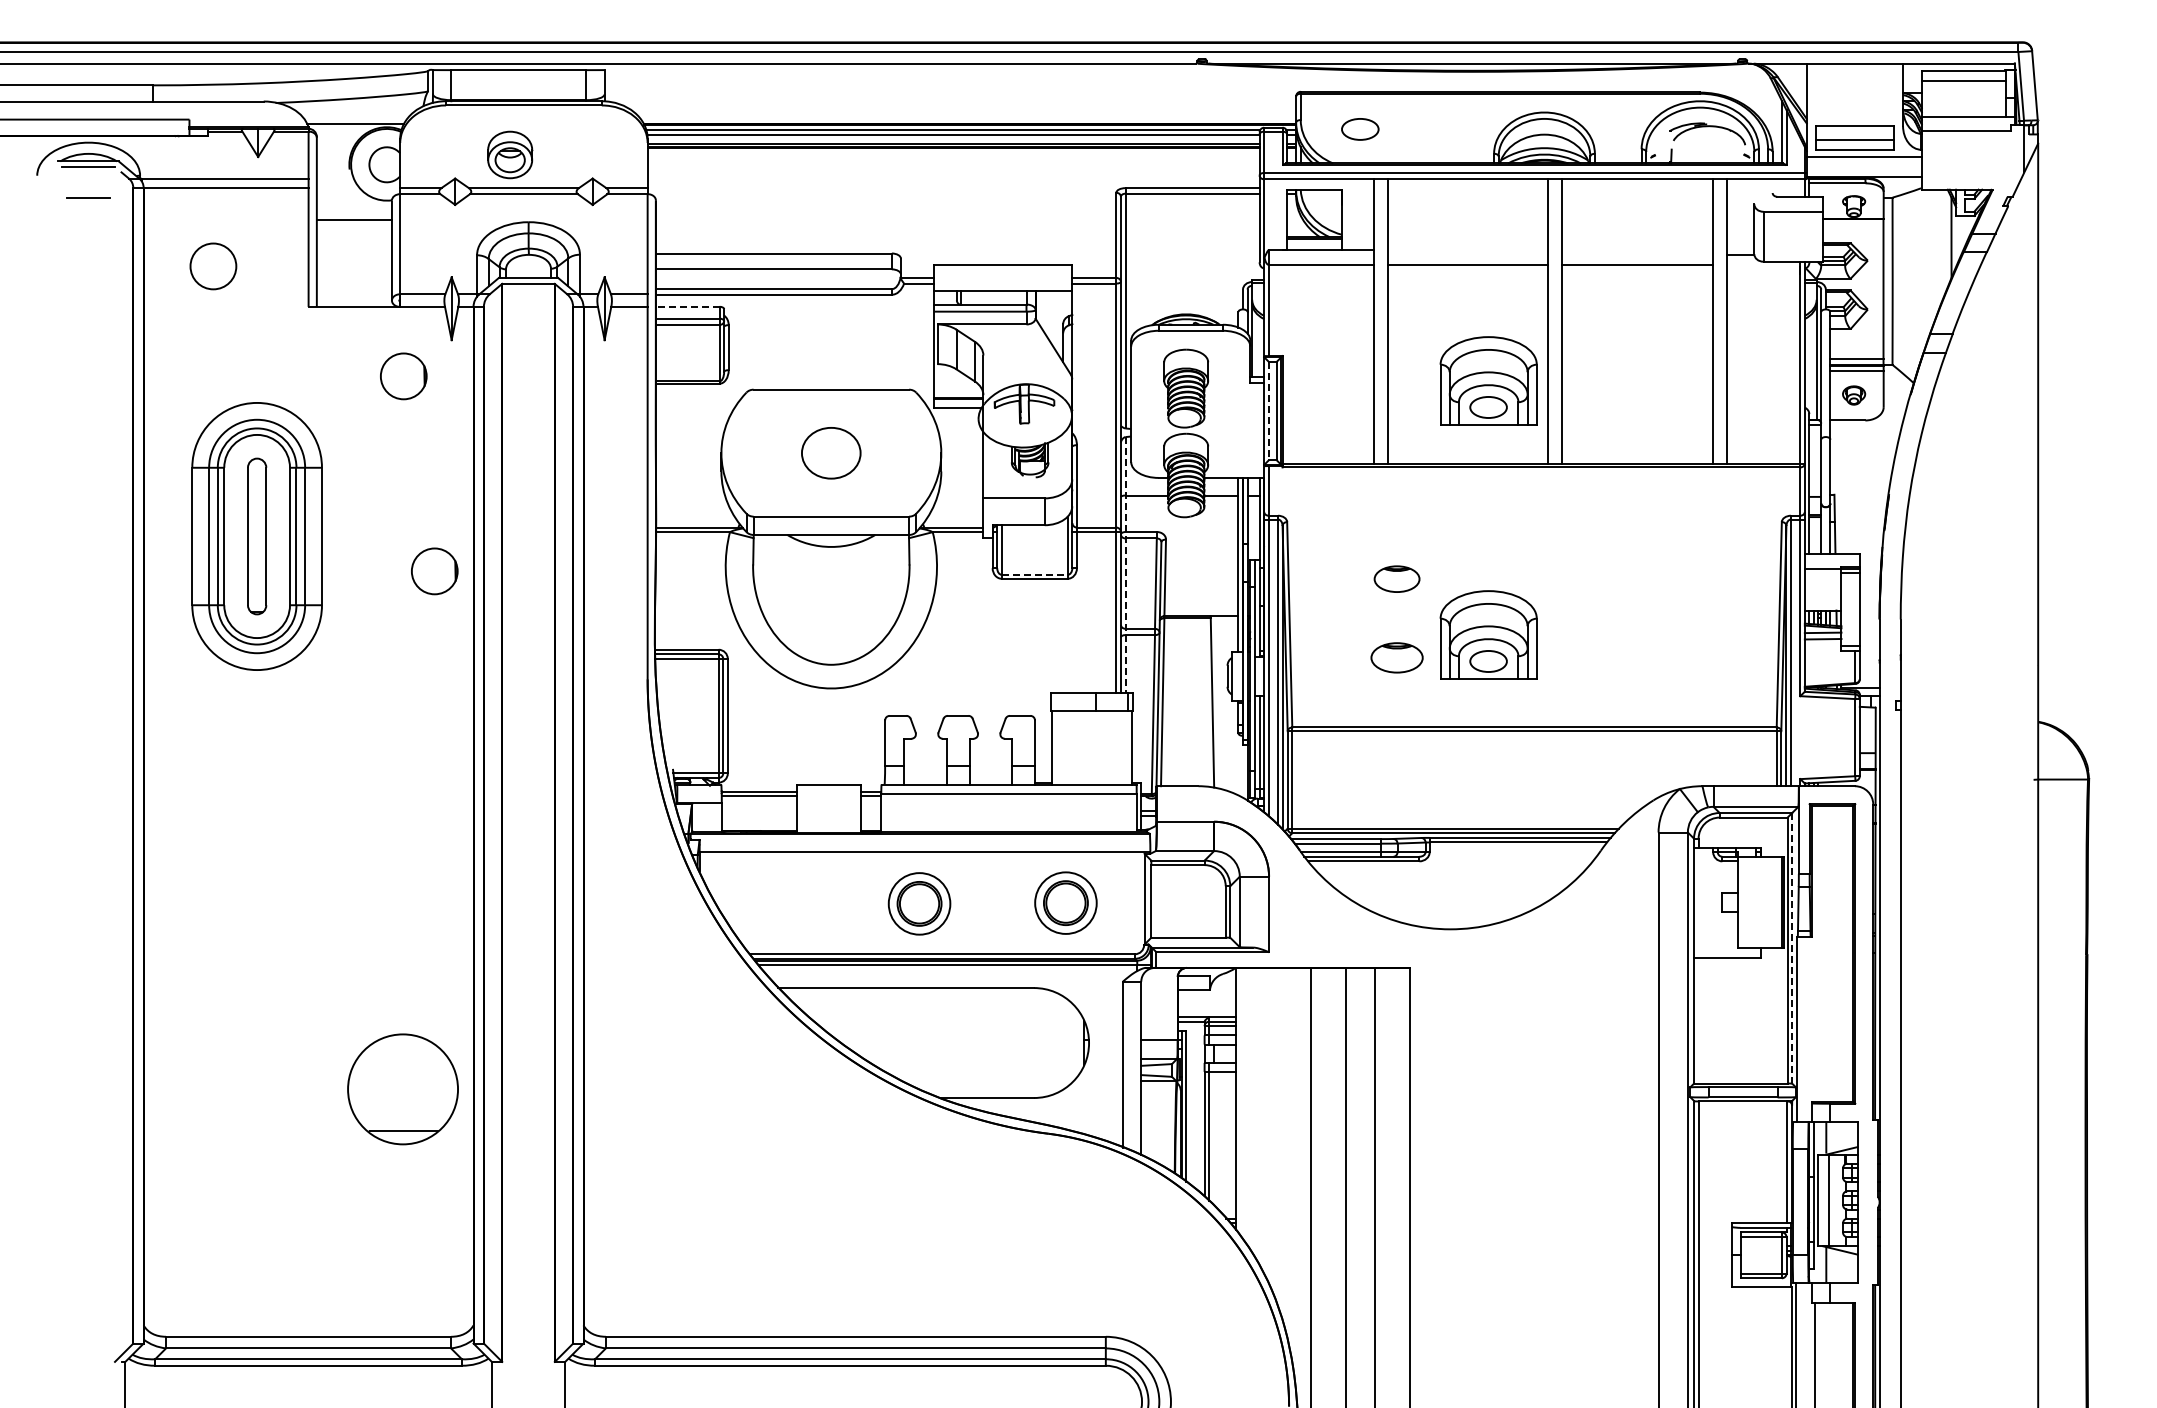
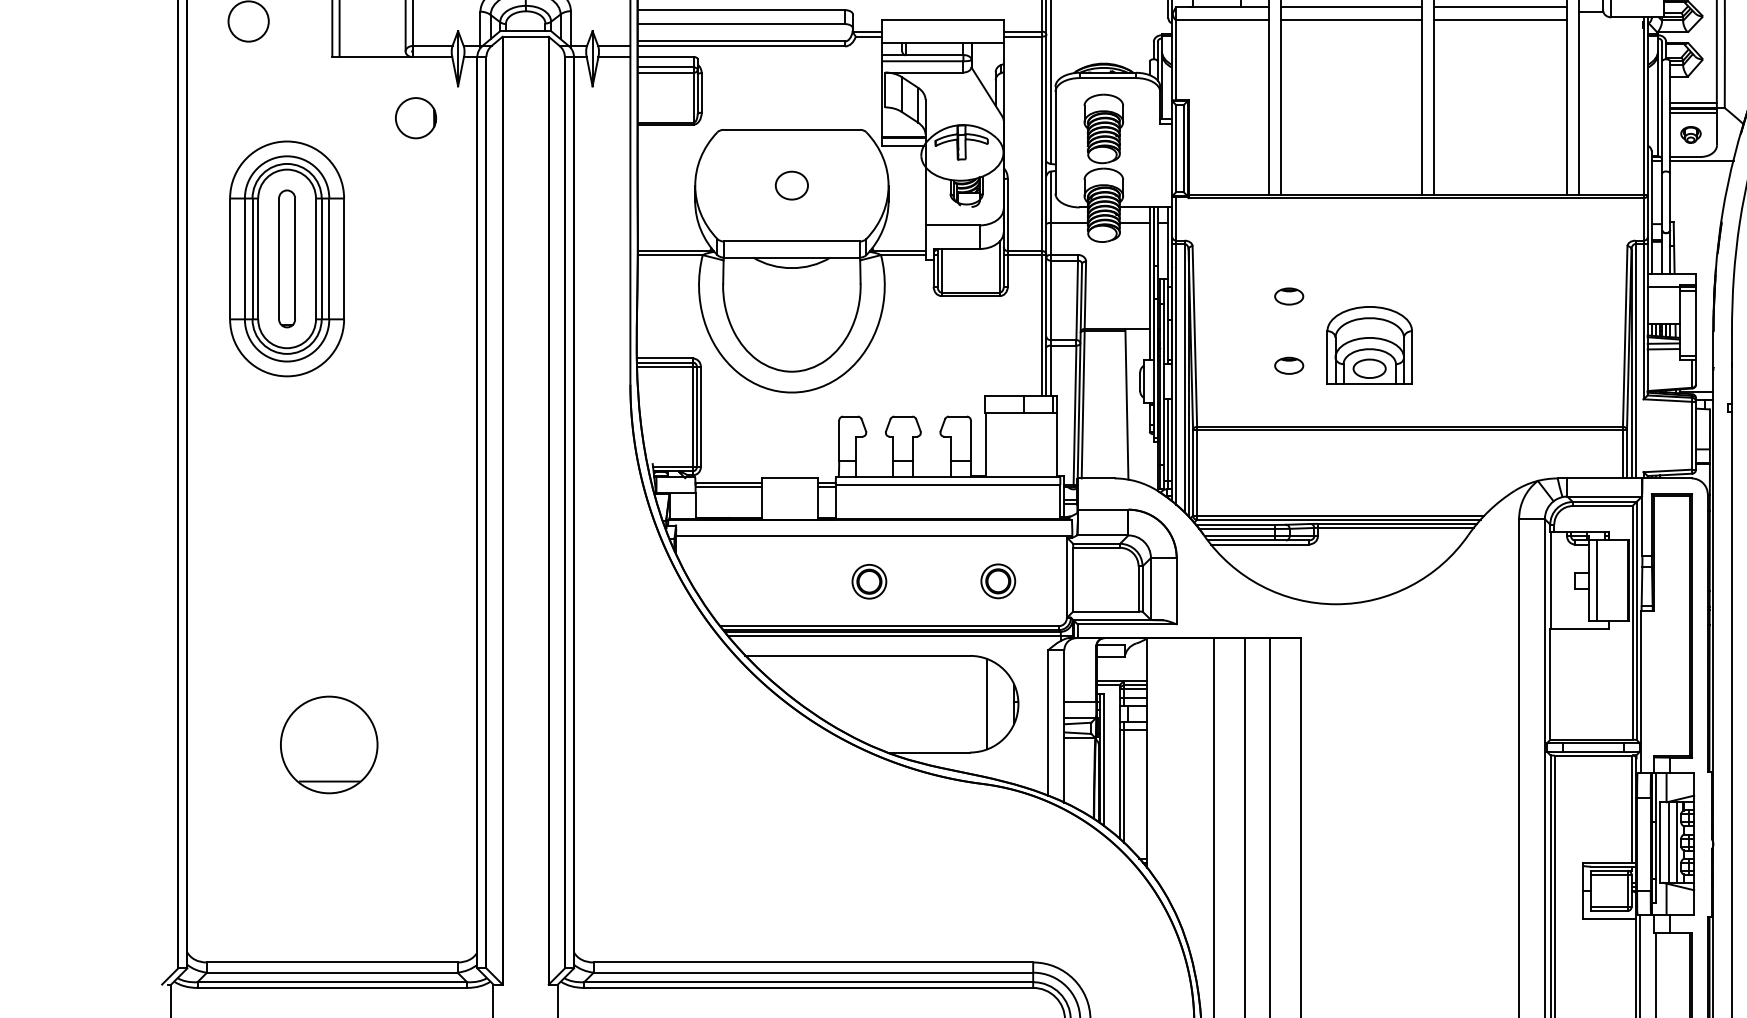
line: (1467, 249) -> (1351, 6), added
line: (1637, 249) -> (1500, 6), added
line: (687, 306) -> (665, 56), dashed -> solid
part: (1488, 380) -> (1369, 121), removed
line: (1268, 411) -> (1176, 149), dashed -> solid
line: (1866, 425) -> (1701, 161), added
part: (831, 452) -> (792, 185), size x0.62
line: (1125, 565) -> (1050, 284), dashed -> solid
part: (434, 571) -> (443, 289), removed
line: (1034, 574) -> (970, 292), dashed -> solid
part: (1396, 579) -> (1288, 296), size x0.71
part: (1396, 658) -> (1288, 366), size x0.62
line: (1747, 902) -> (1597, 580), added
part: (919, 903) -> (869, 581), size x0.62
part: (1066, 903) -> (998, 581), size x0.62
line: (1792, 948) -> (1636, 621), dashed -> solid
line: (1053, 1042) -> (987, 703), added
part: (402, 1089) -> (328, 745), moved
line: (1837, 1200) -> (1676, 842), added

